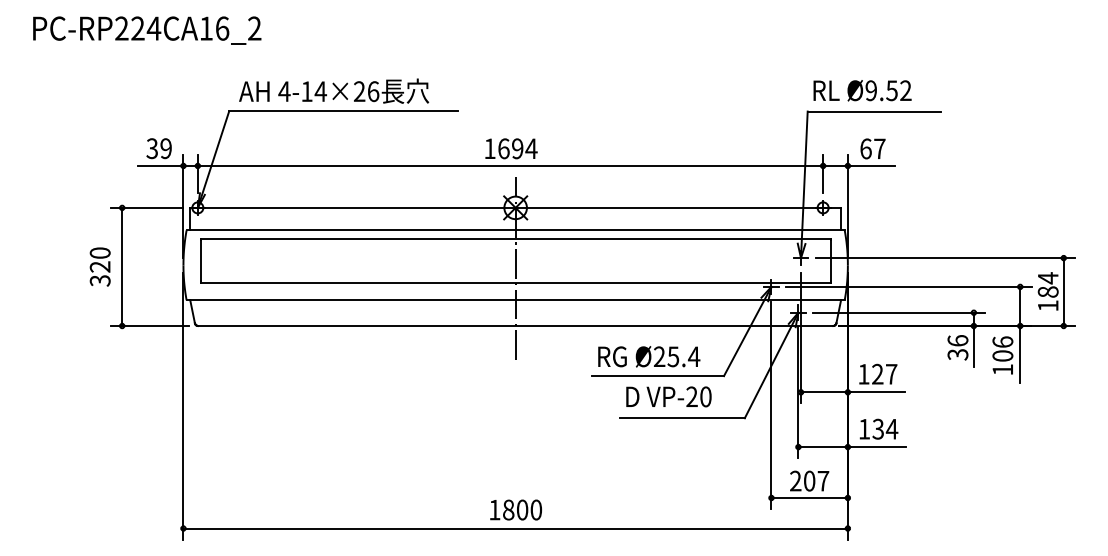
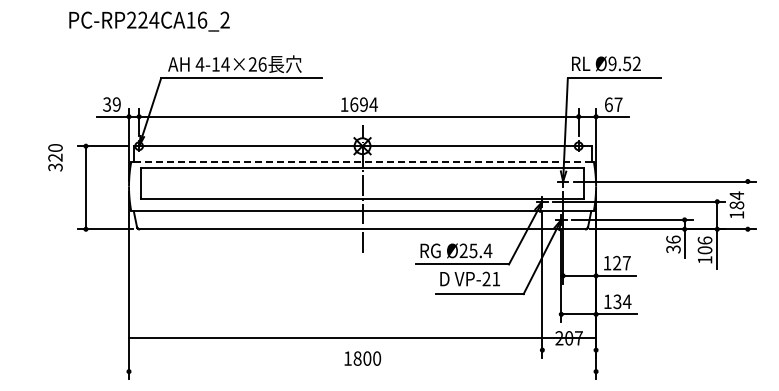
text: (147, 30) -> (149, 21), moved
line: (517, 231) -> (363, 162), solid -> dashed
text: (100, 266) -> (55, 157), moved
line: (1063, 292) -> (747, 205), removed
text: (706, 396) -> (496, 278), VP-20 -> VP-21
line: (810, 498) -> (569, 350), removed
line: (515, 528) -> (362, 337), moved

